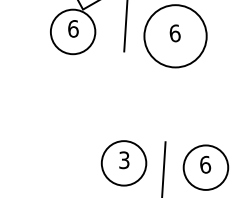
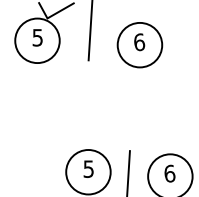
text: (73, 28) -> (37, 37), 6 -> 5
circle: (175, 36) -> (139, 45), size x0.71
text: (124, 159) -> (88, 168), 3 -> 5

